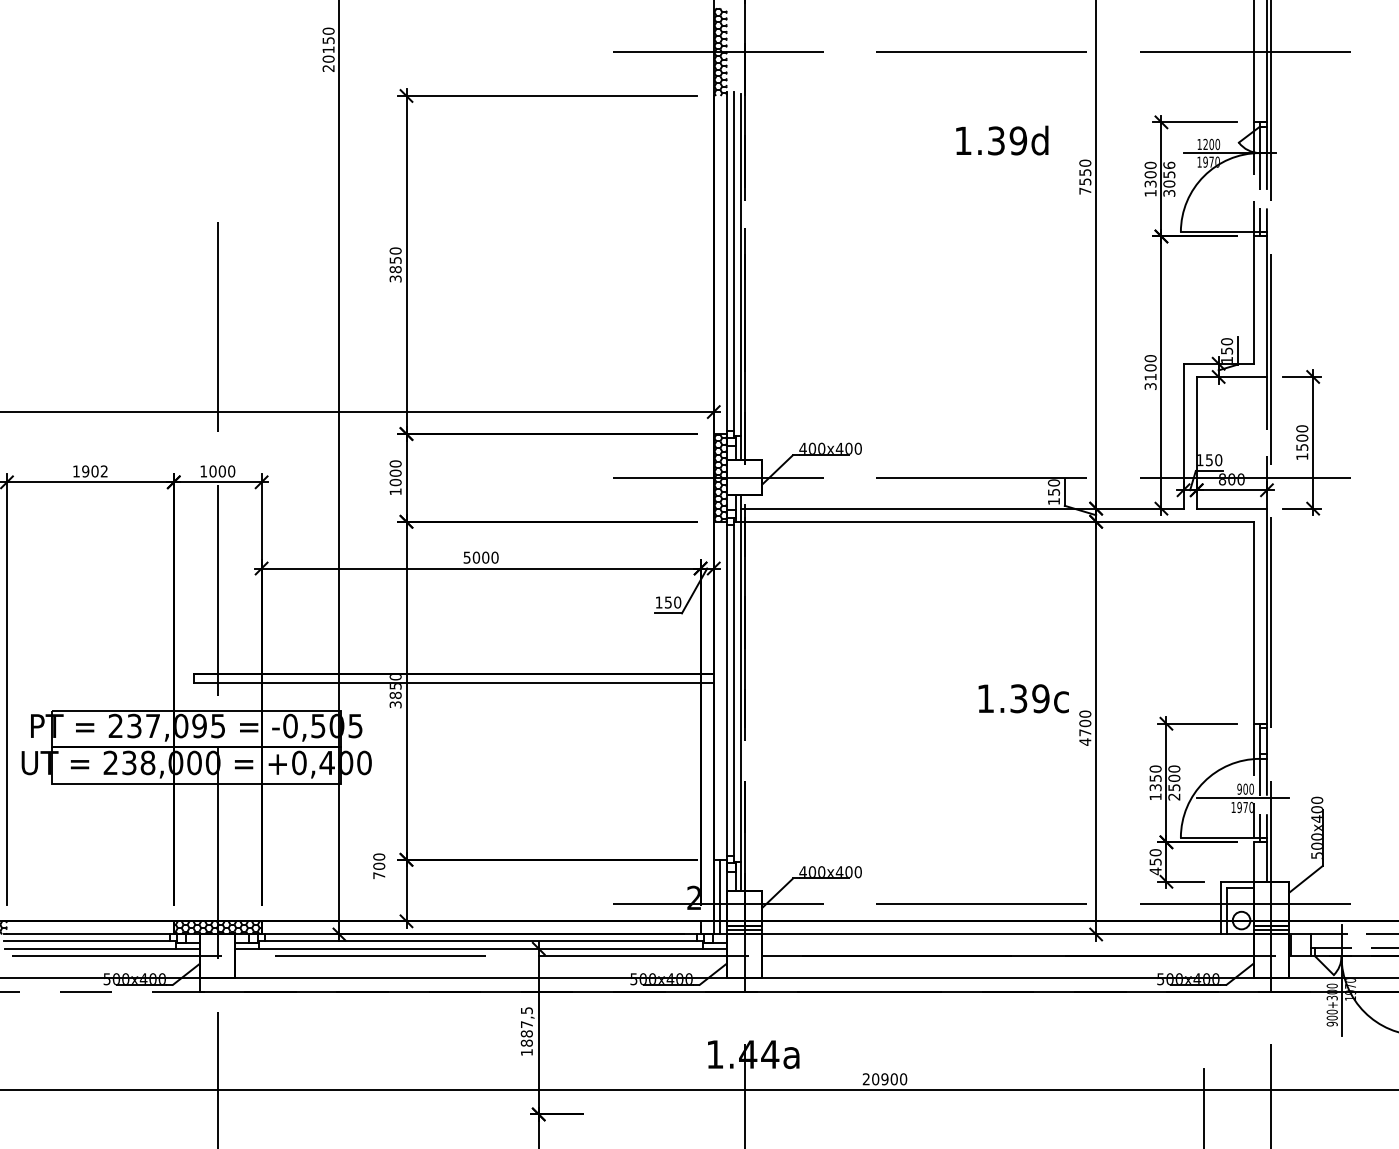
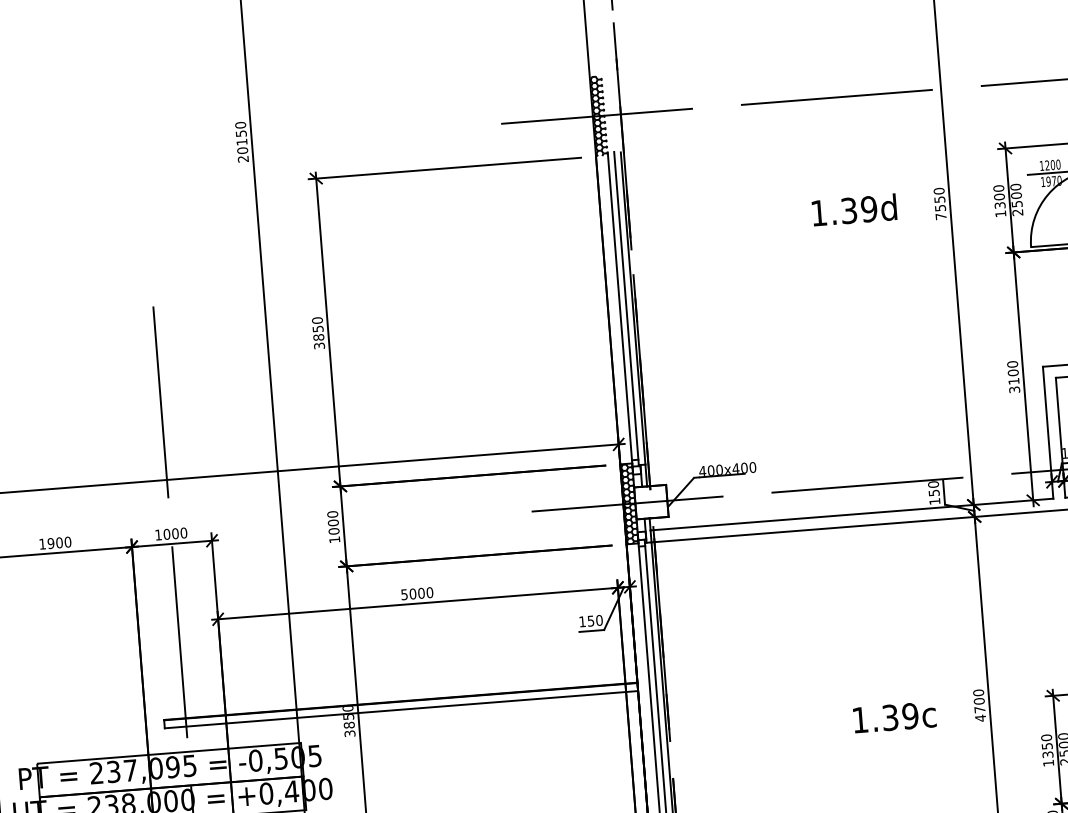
text: (1002, 140) -> (854, 210), moved
text: (1169, 178) -> (1016, 199), 3056 -> 2500
text: (103, 471) -> (67, 542), 1902 -> 1900
text: (1023, 698) -> (894, 717), moved

